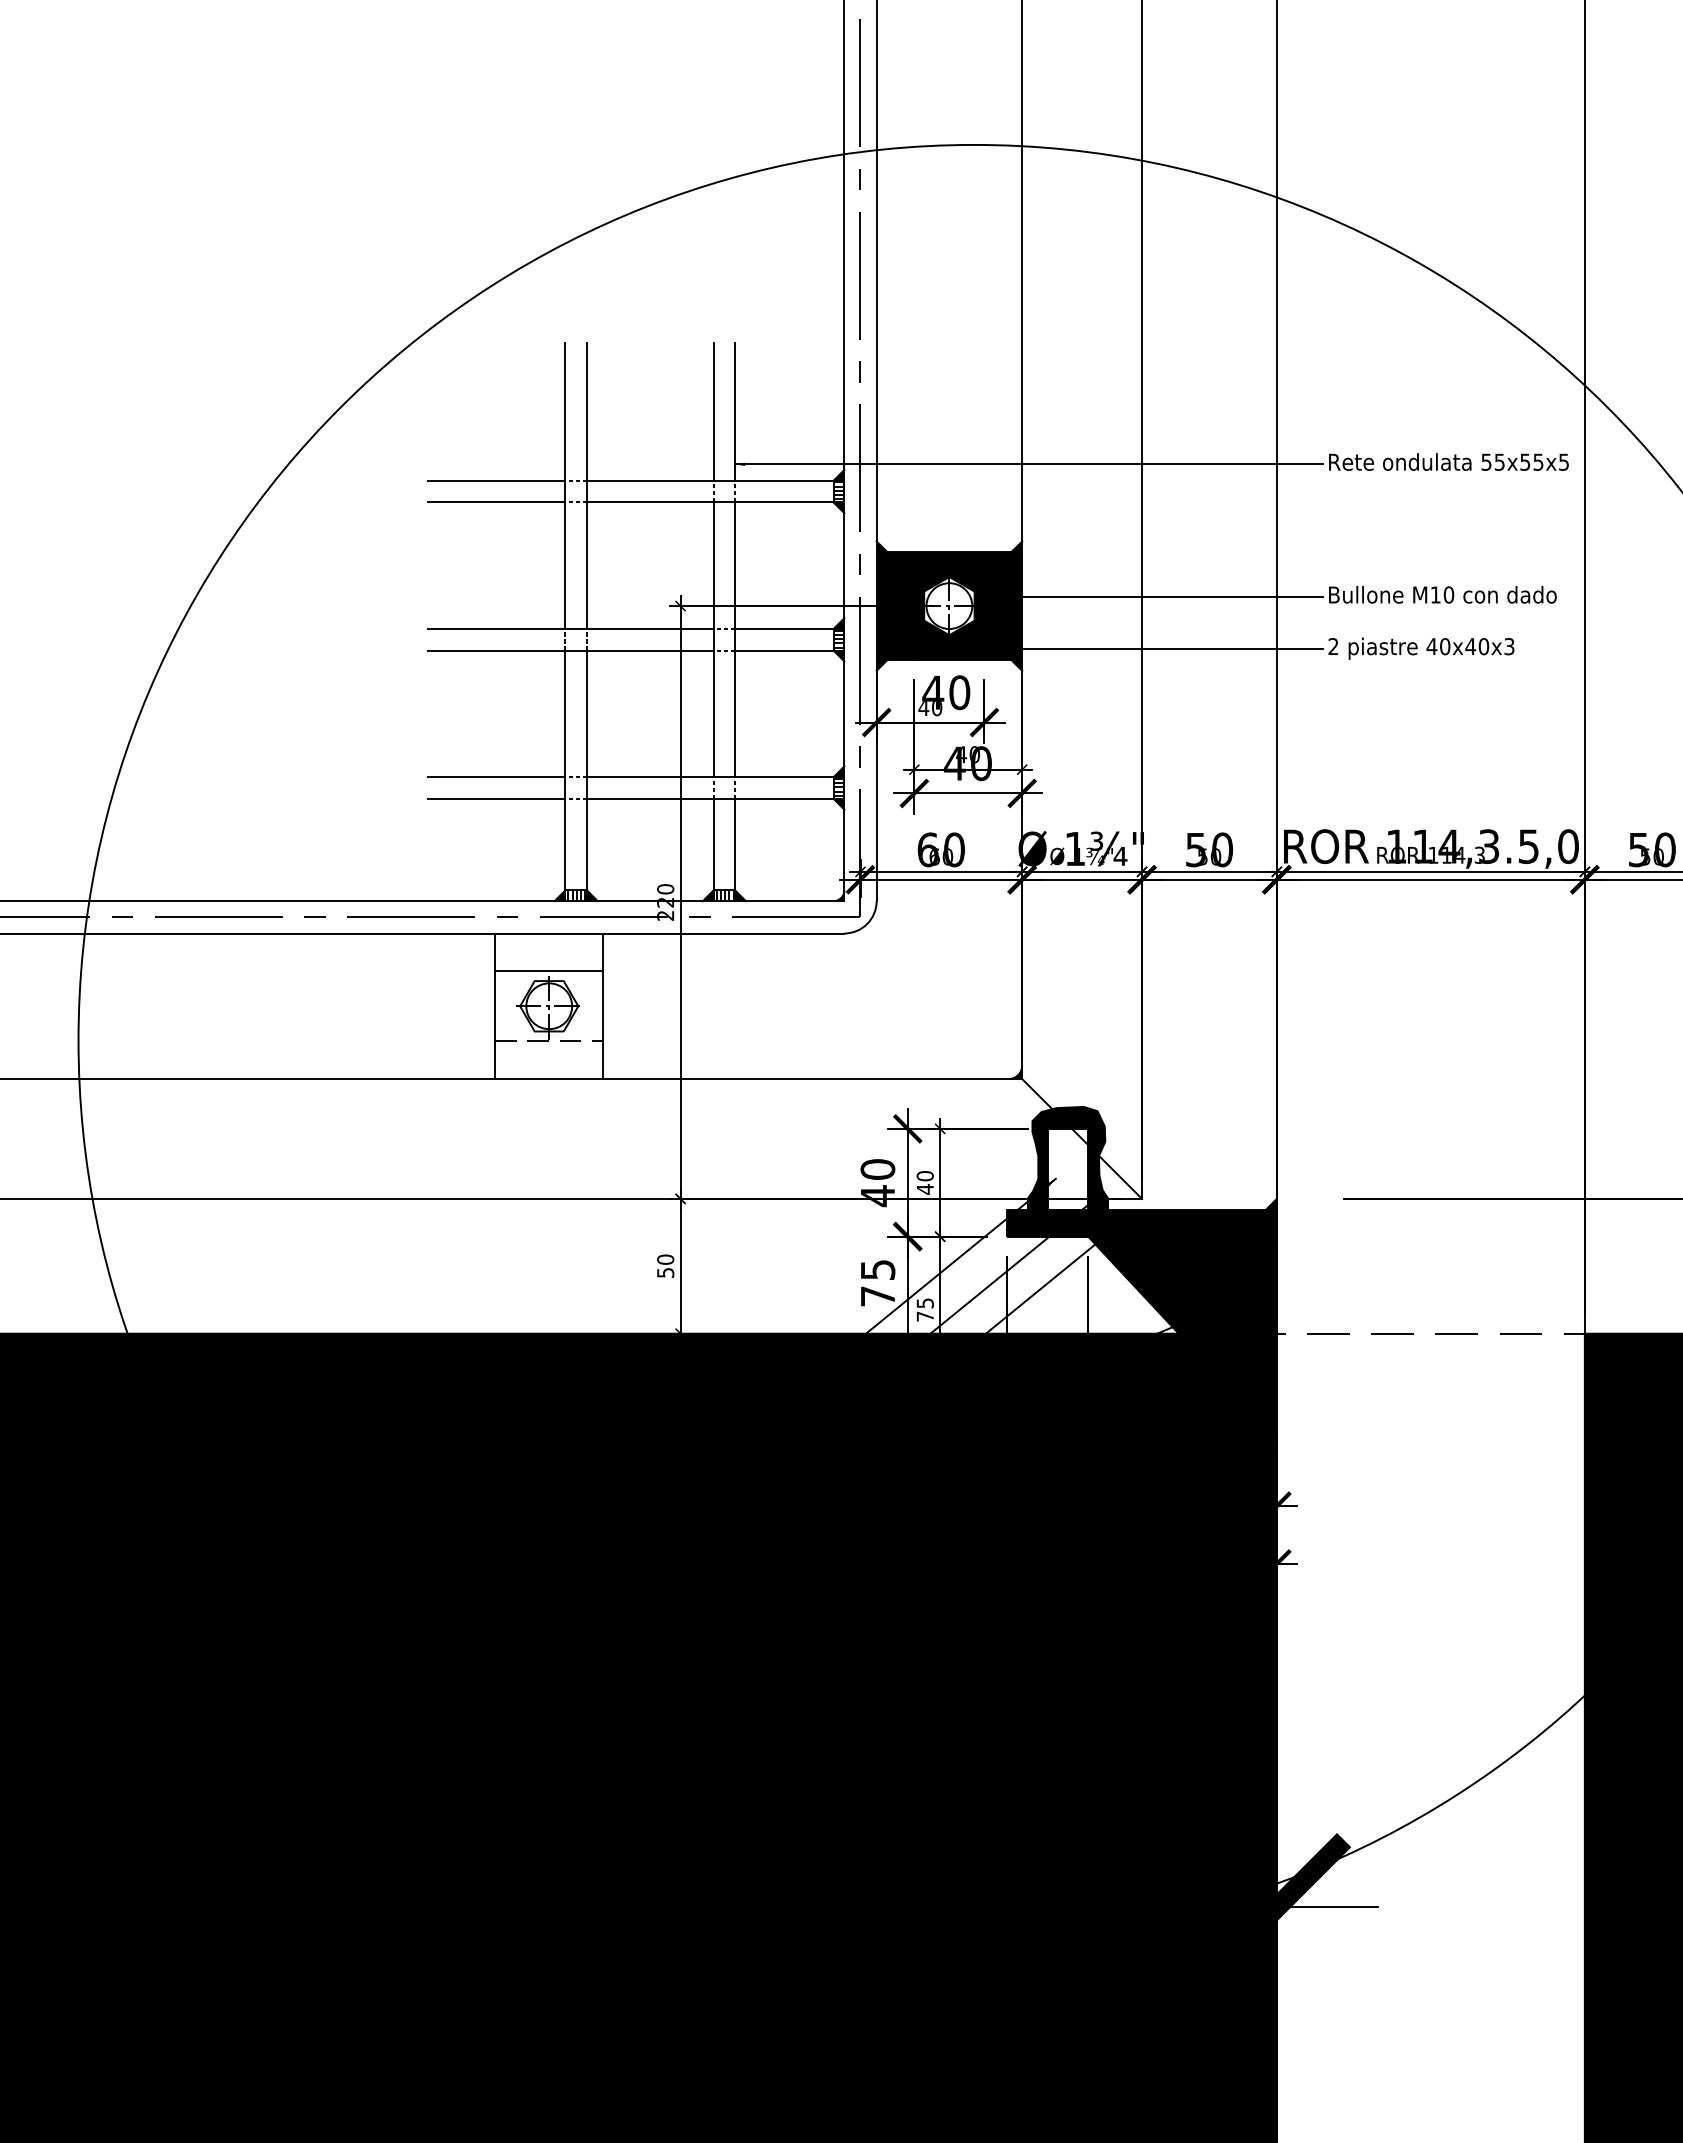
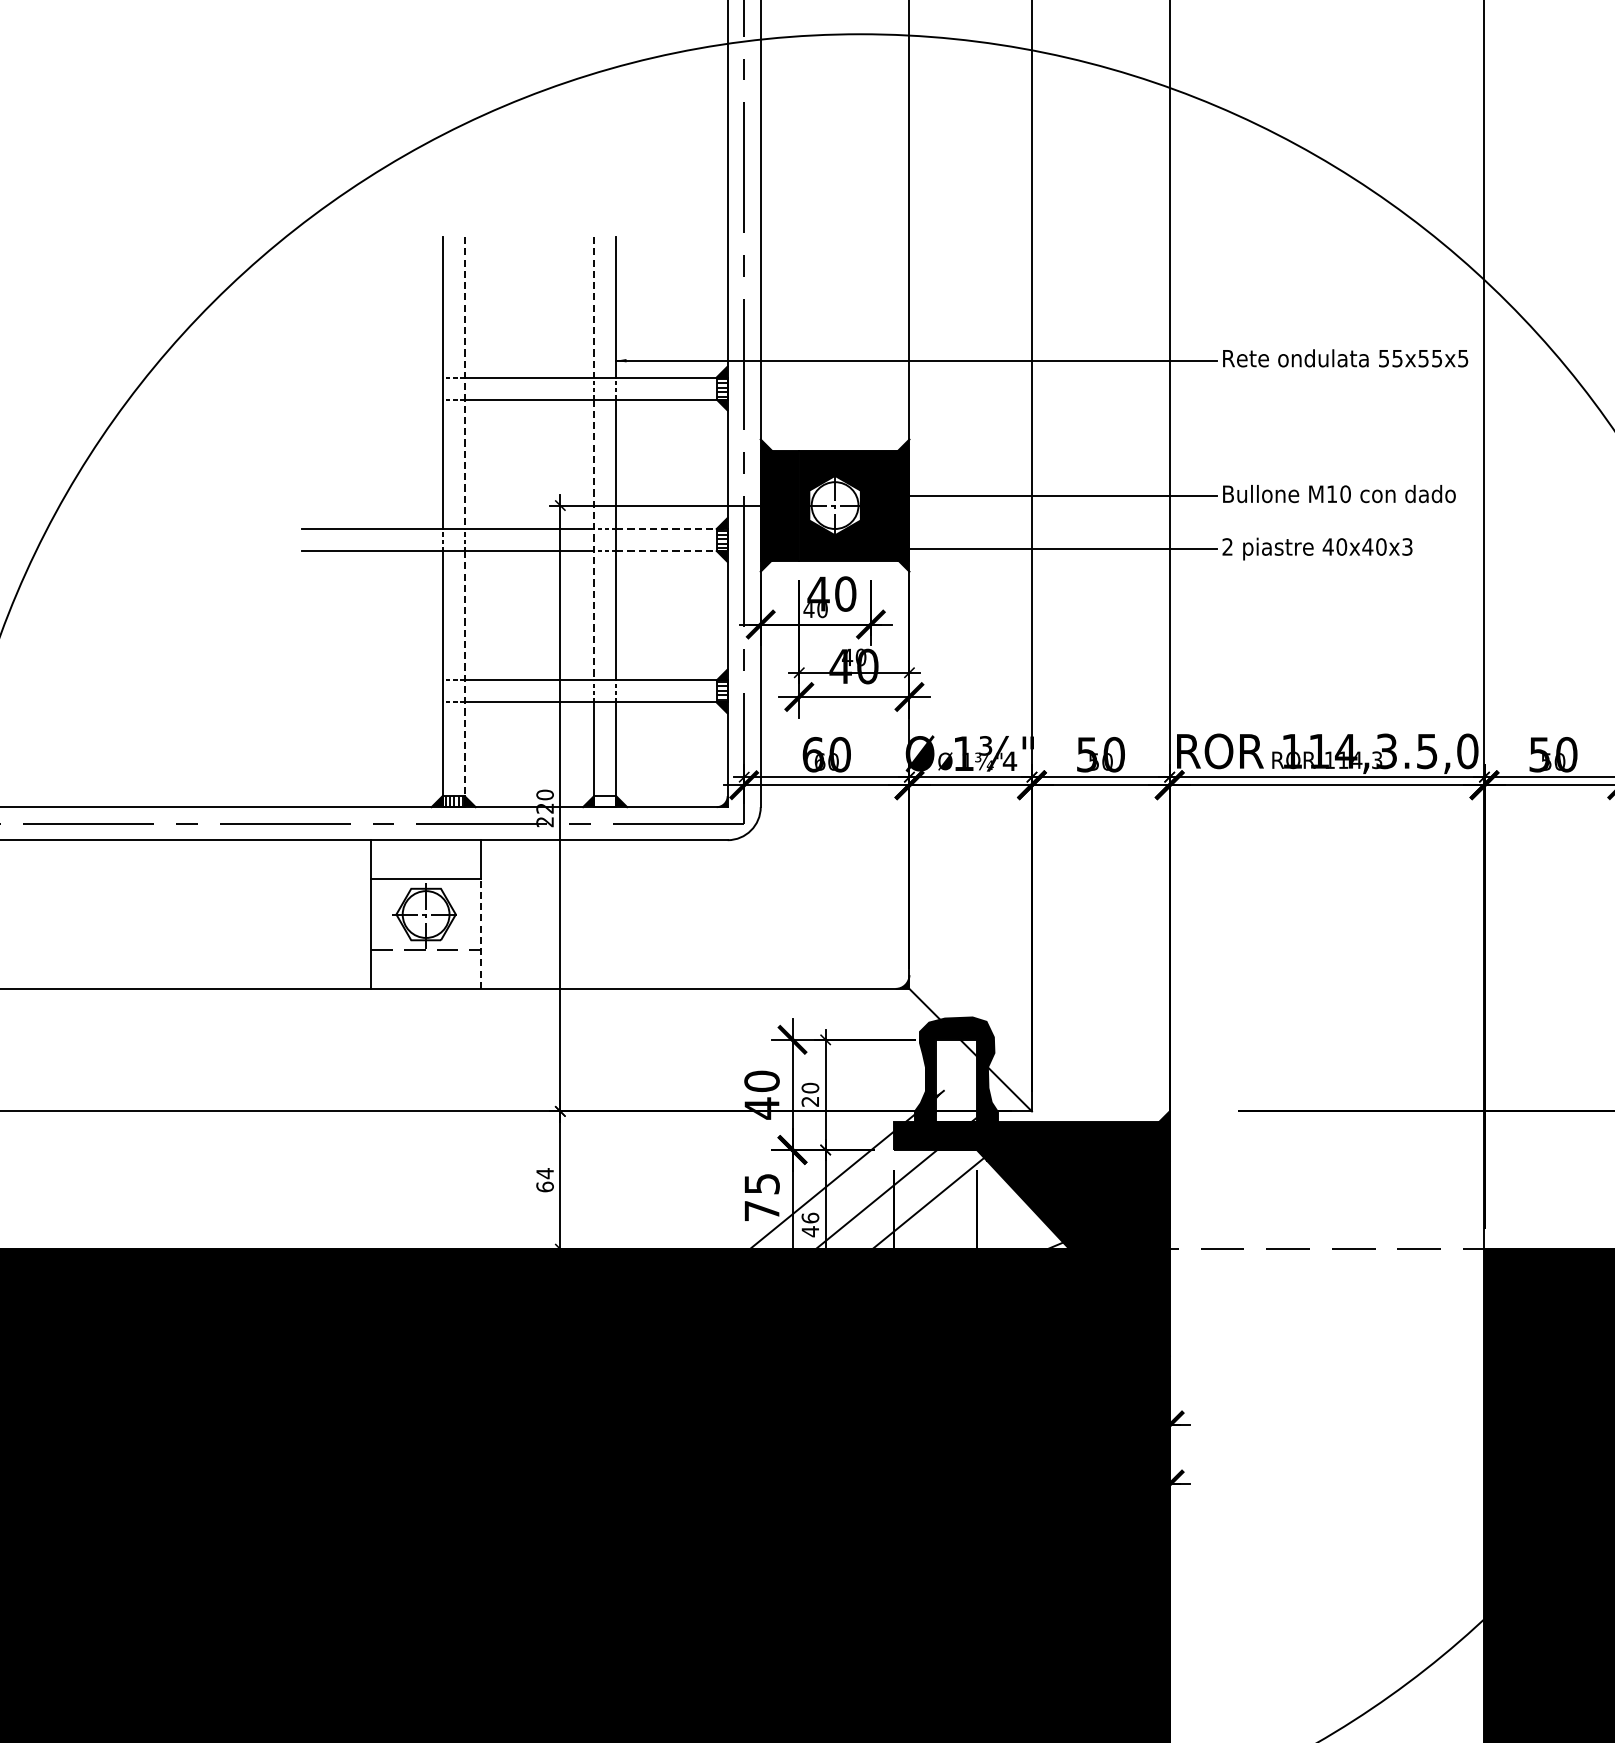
line: (713, 412) -> (593, 307), solid -> dashed
line: (496, 480) -> (372, 377), removed
line: (586, 486) -> (464, 383), solid -> dashed
line: (496, 502) -> (372, 399), removed
line: (789, 629) -> (671, 529), solid -> dashed
line: (713, 640) -> (593, 540), solid -> dashed
line: (789, 650) -> (671, 550), solid -> dashed
line: (586, 776) -> (464, 679), solid -> dashed
line: (496, 777) -> (372, 680), removed
line: (496, 798) -> (372, 702), removed
hatch: (724, 895) -> (605, 801), removed
line: (603, 1025) -> (481, 934), solid -> dashed
text: (924, 1189) -> (809, 1101), 40 -> 20
text: (665, 1265) -> (544, 1179), 50 -> 64
text: (924, 1310) -> (809, 1225), 75 -> 46

